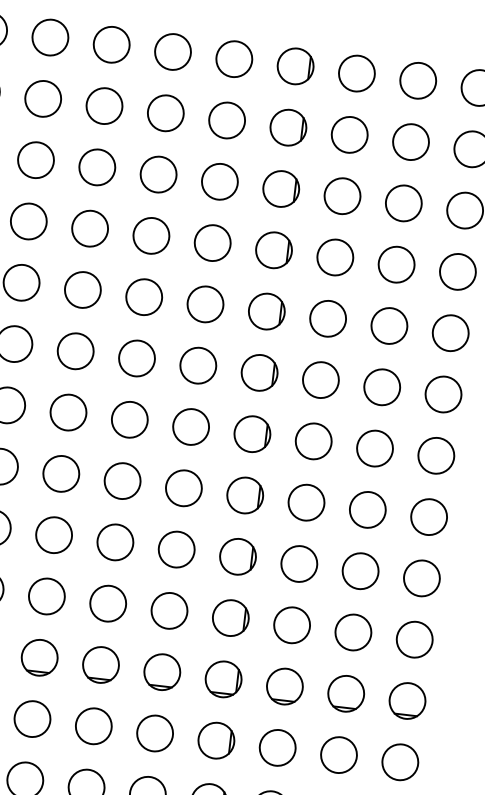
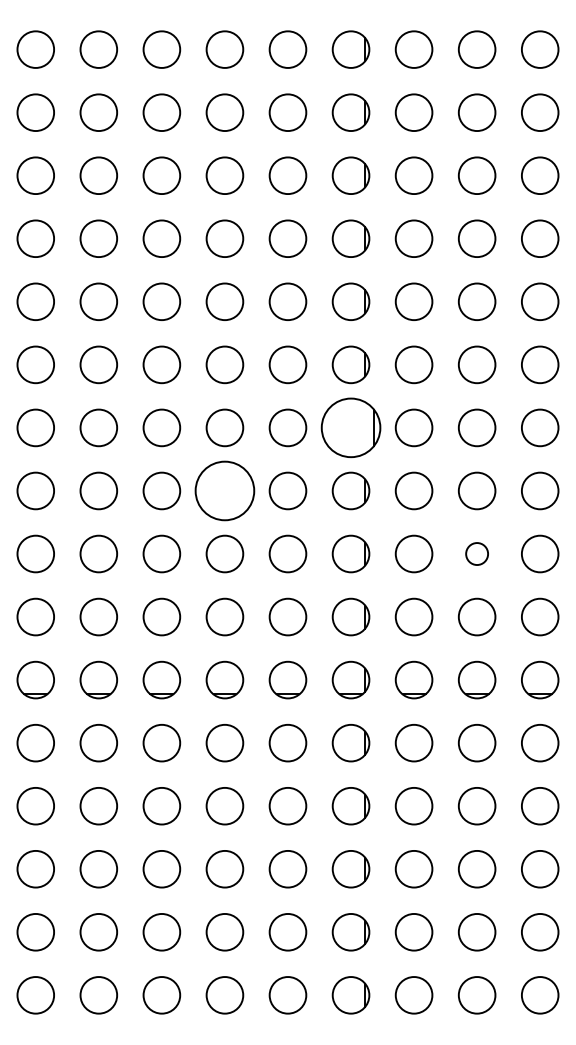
part: (251, 433) -> (350, 427), size x1.6
circle: (122, 480) -> (224, 490), size x1.6
circle: (360, 570) -> (476, 553), size x0.6

